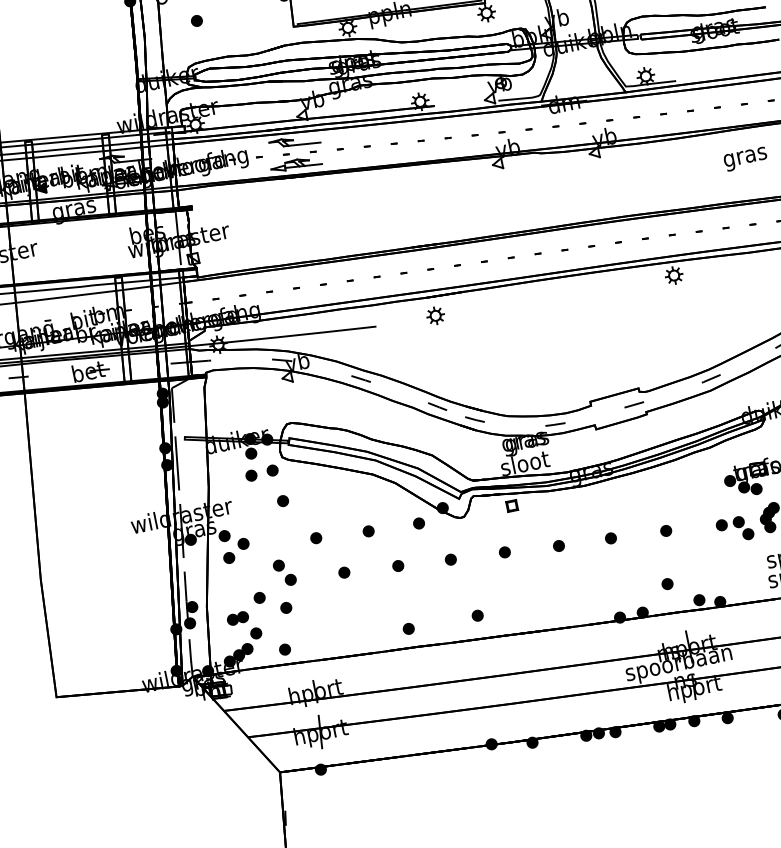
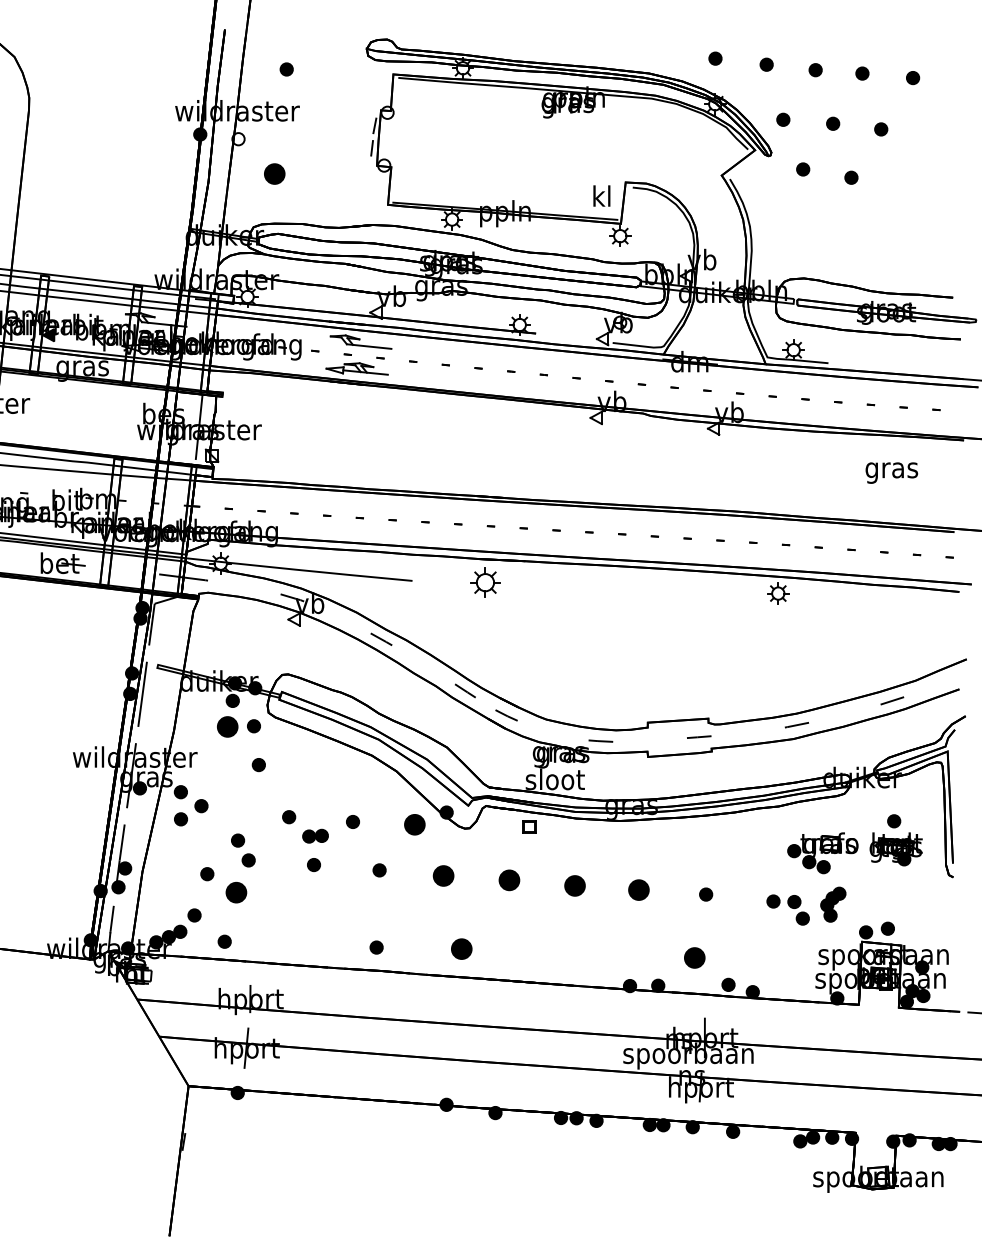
part: (196, 21) -> (274, 174), size x1.6
part: (435, 315) -> (485, 582), size x1.4
part: (251, 476) -> (227, 727), size x1.6
part: (418, 523) -> (414, 825), size x1.6
part: (610, 538) -> (638, 889), size x1.6
part: (559, 546) -> (575, 886), size x1.6
part: (504, 552) -> (509, 880), size x1.6
part: (450, 559) -> (443, 875), size x1.6
part: (667, 583) -> (694, 957), size x1.6
part: (286, 607) -> (236, 892), size x1.6
part: (477, 615) -> (461, 948), size x1.6
part: (237, 617) -> (315, 835), moved

